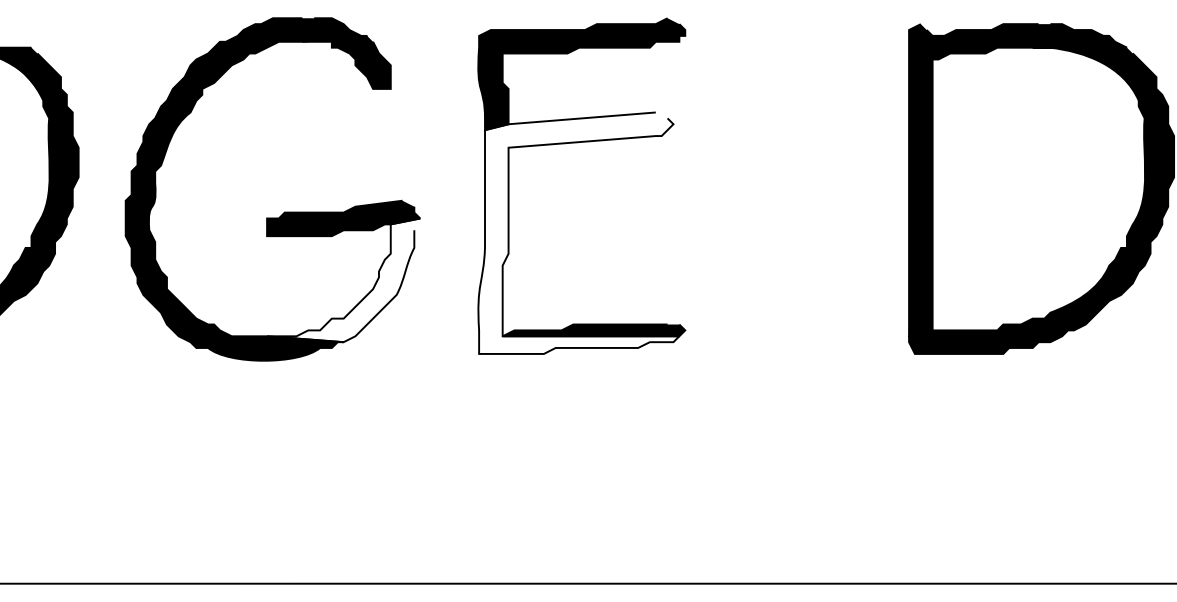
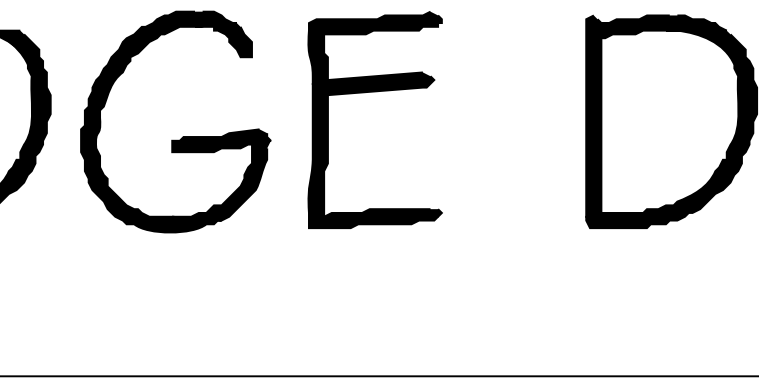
fill: (579, 233) -> (373, 150), added
fill: (343, 280) -> (221, 180), added

